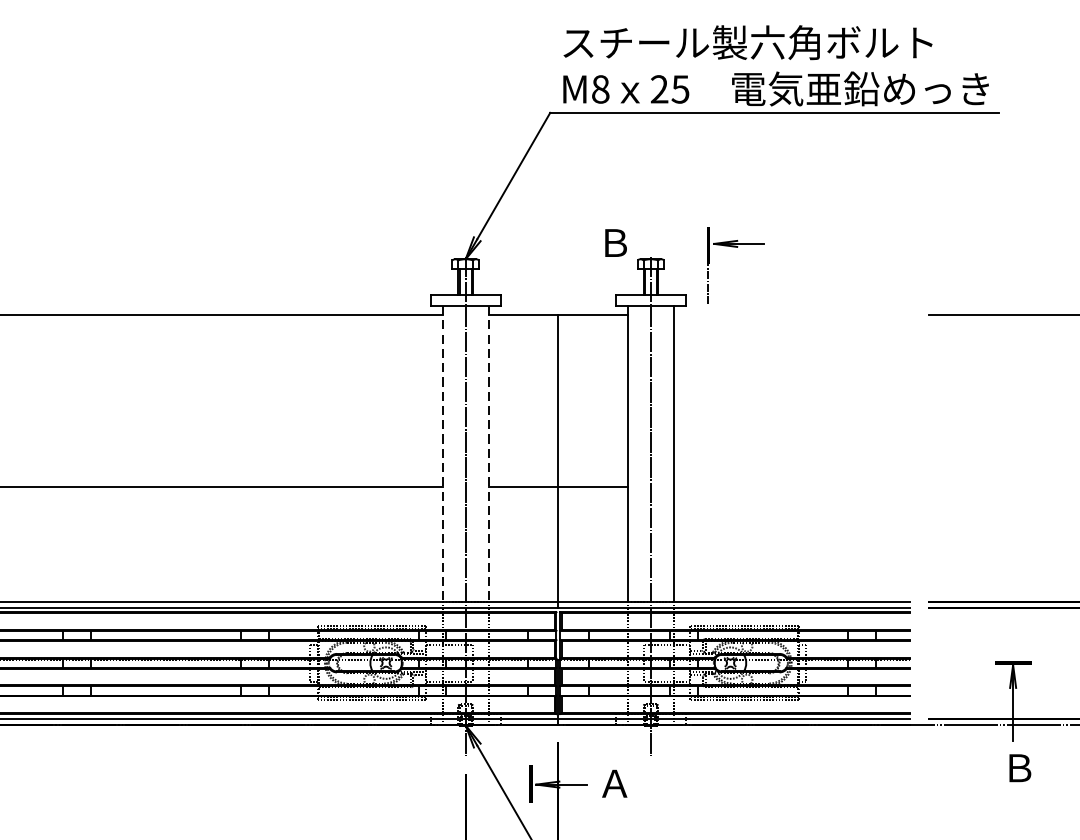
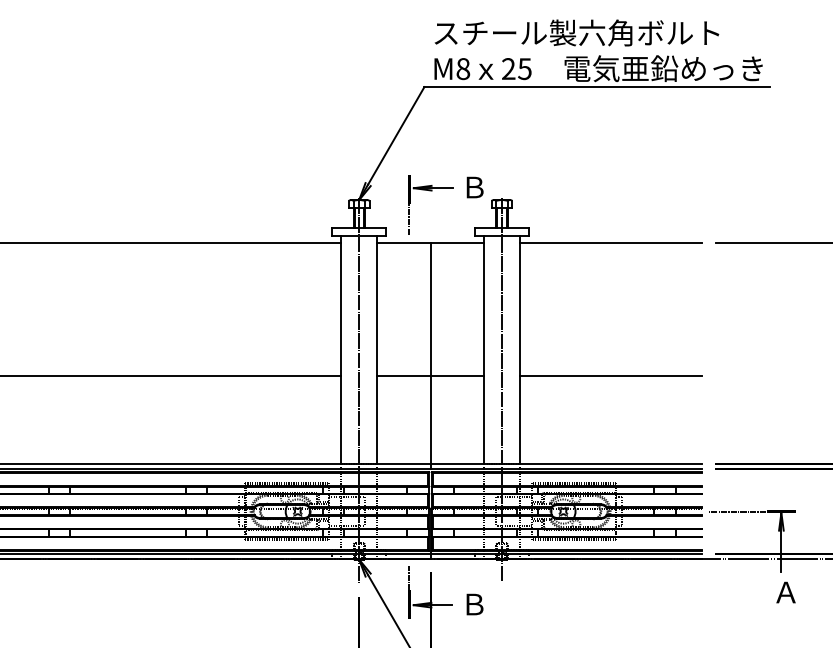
part: (735, 248) -> (430, 191), moved
line: (791, 315) -> (610, 243), added
line: (442, 454) -> (341, 350), dashed -> solid
line: (489, 454) -> (377, 350), dashed -> solid
line: (791, 486) -> (610, 375), added
line: (954, 663) -> (736, 511), added
line: (530, 748) -> (409, 577), added
text: (1018, 768) -> (785, 592), Ｂ -> Ａ
text: (613, 783) -> (473, 604), Ａ -> Ｂ

